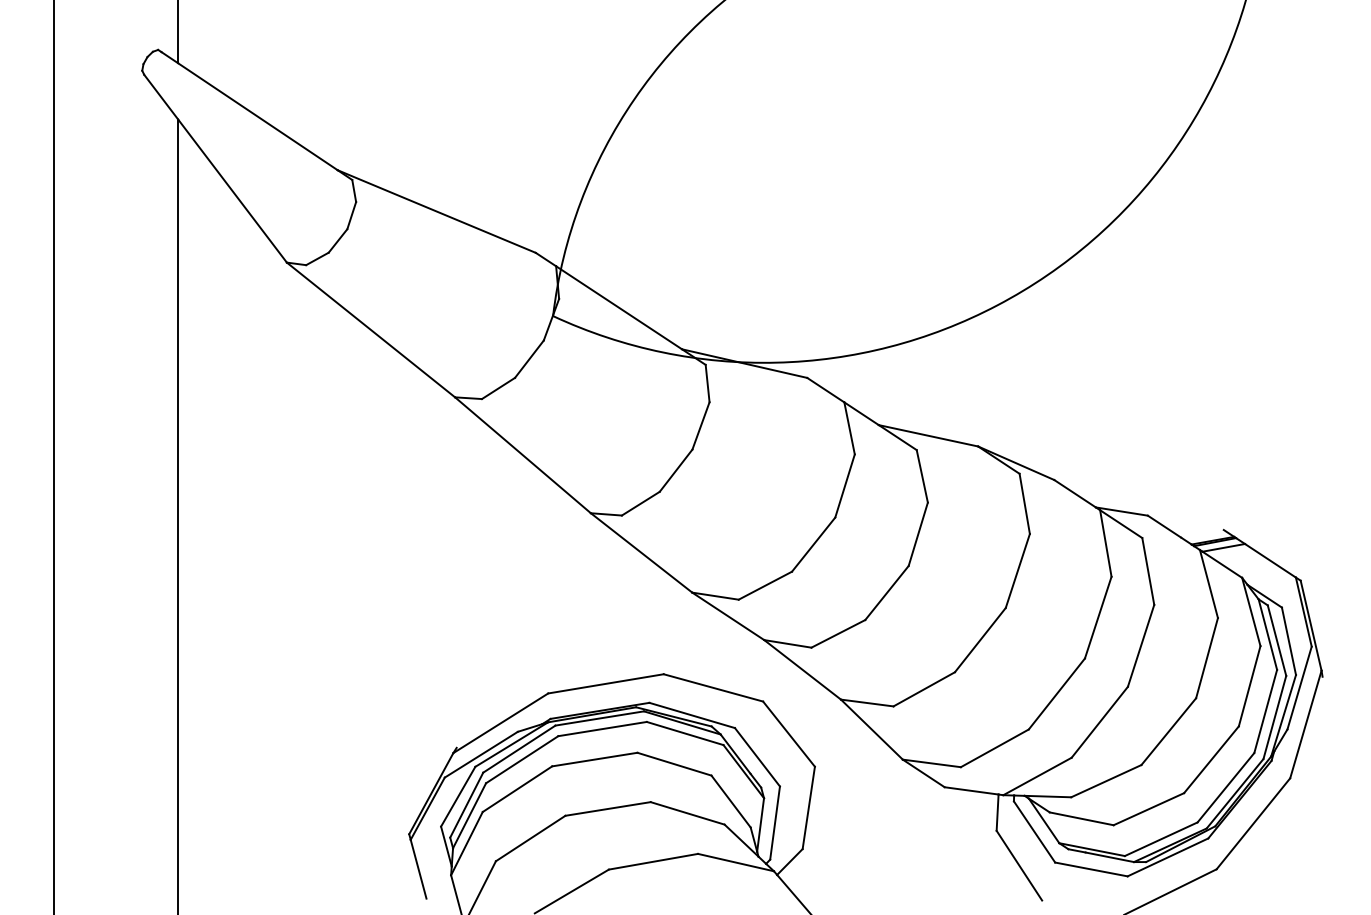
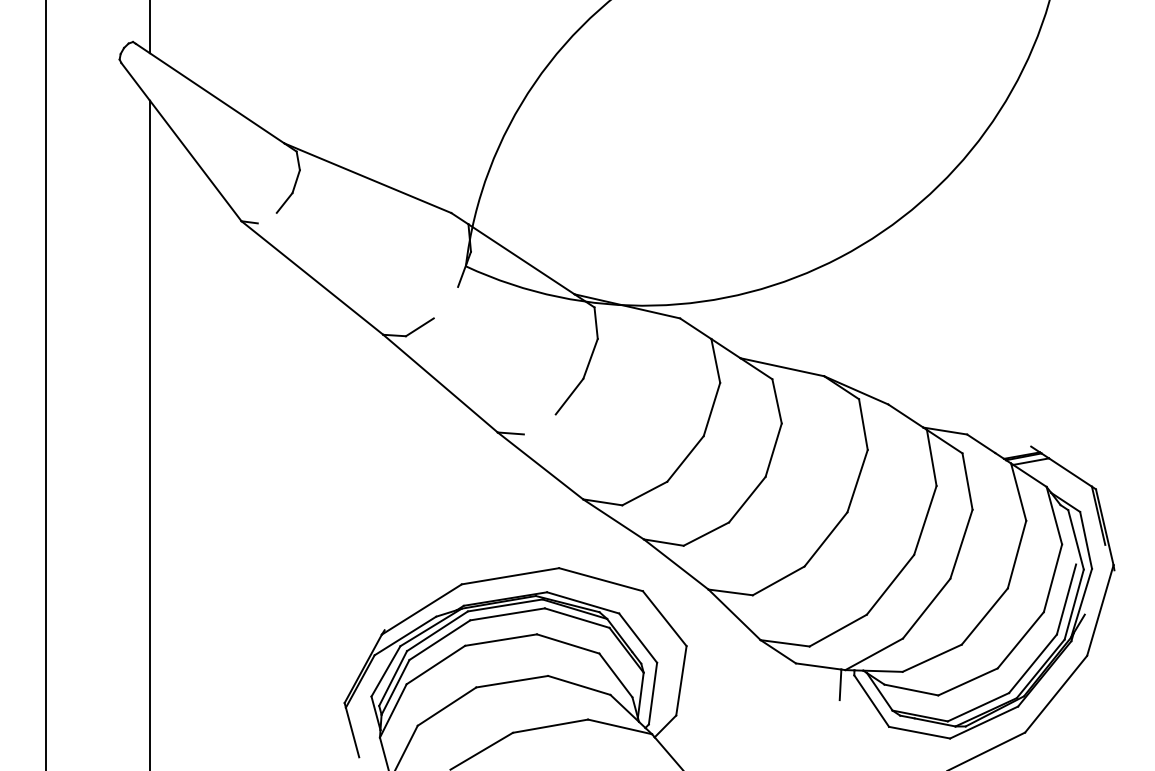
line: (317, 258) -> (267, 217), removed
line: (529, 358) -> (446, 302), removed
line: (640, 503) -> (539, 424), removed
line: (1267, 634) -> (1068, 534), removed
line: (1299, 687) -> (1094, 579), removed
line: (1019, 865) -> (858, 729), removed

